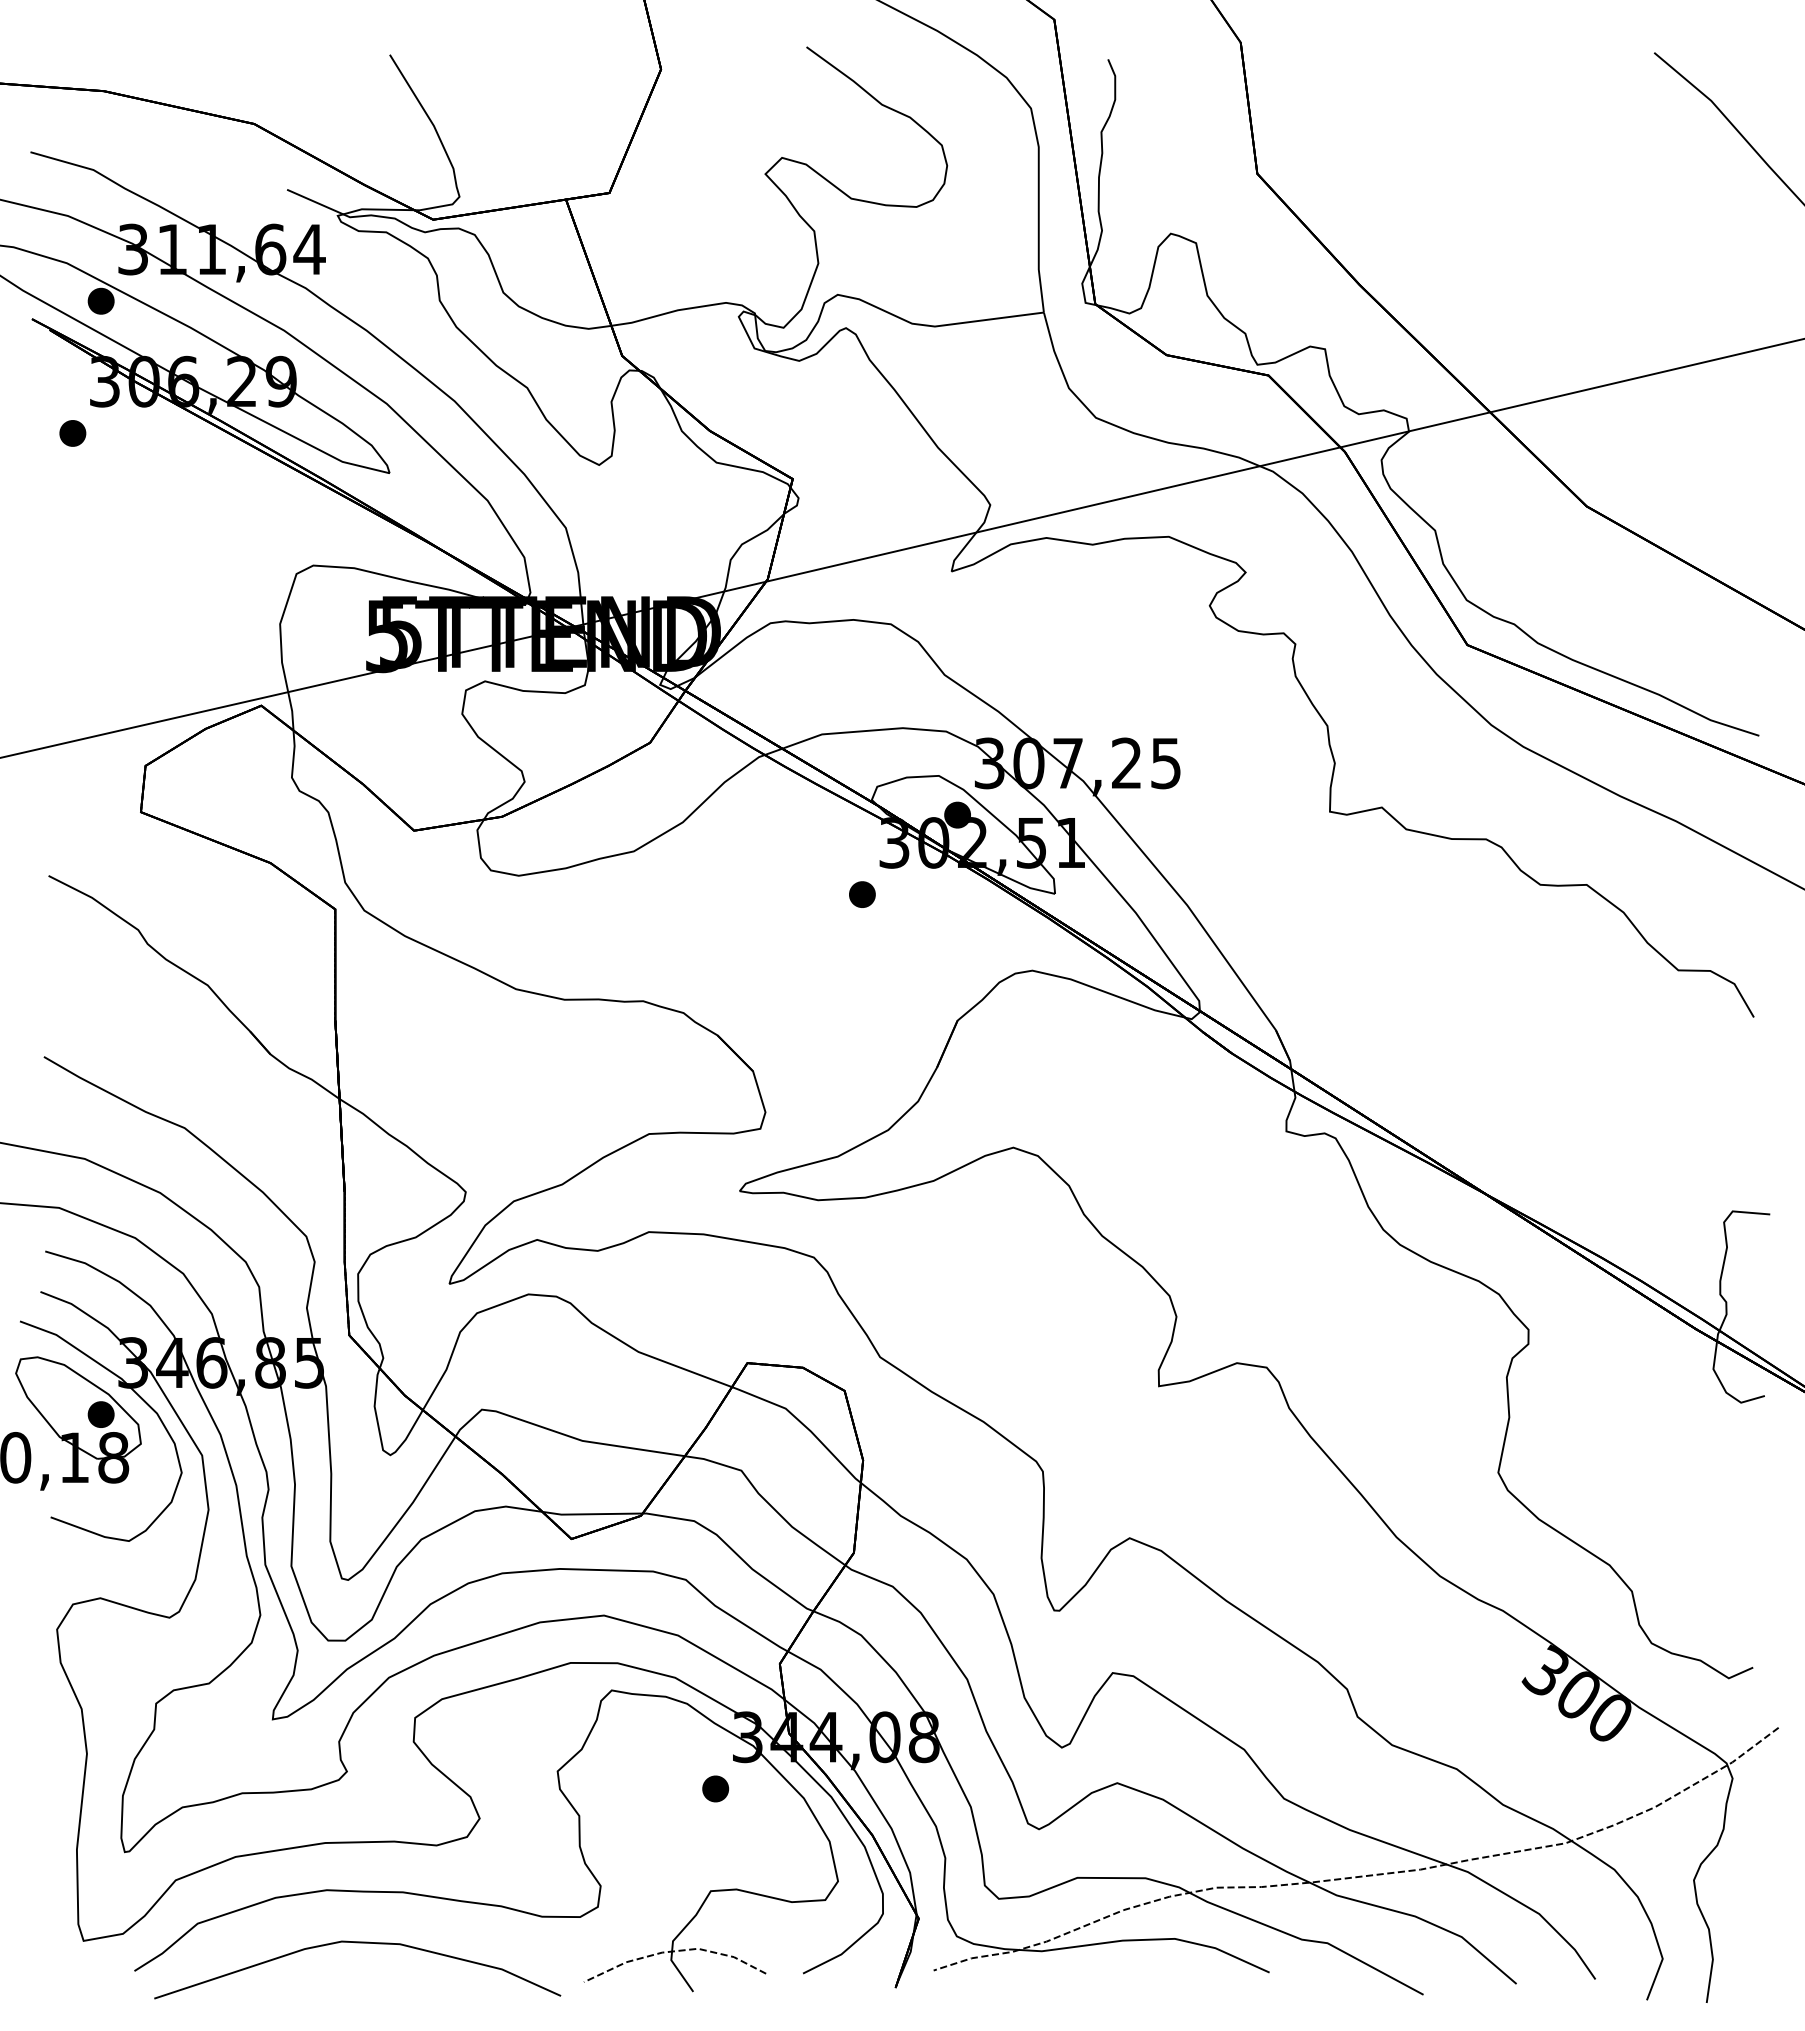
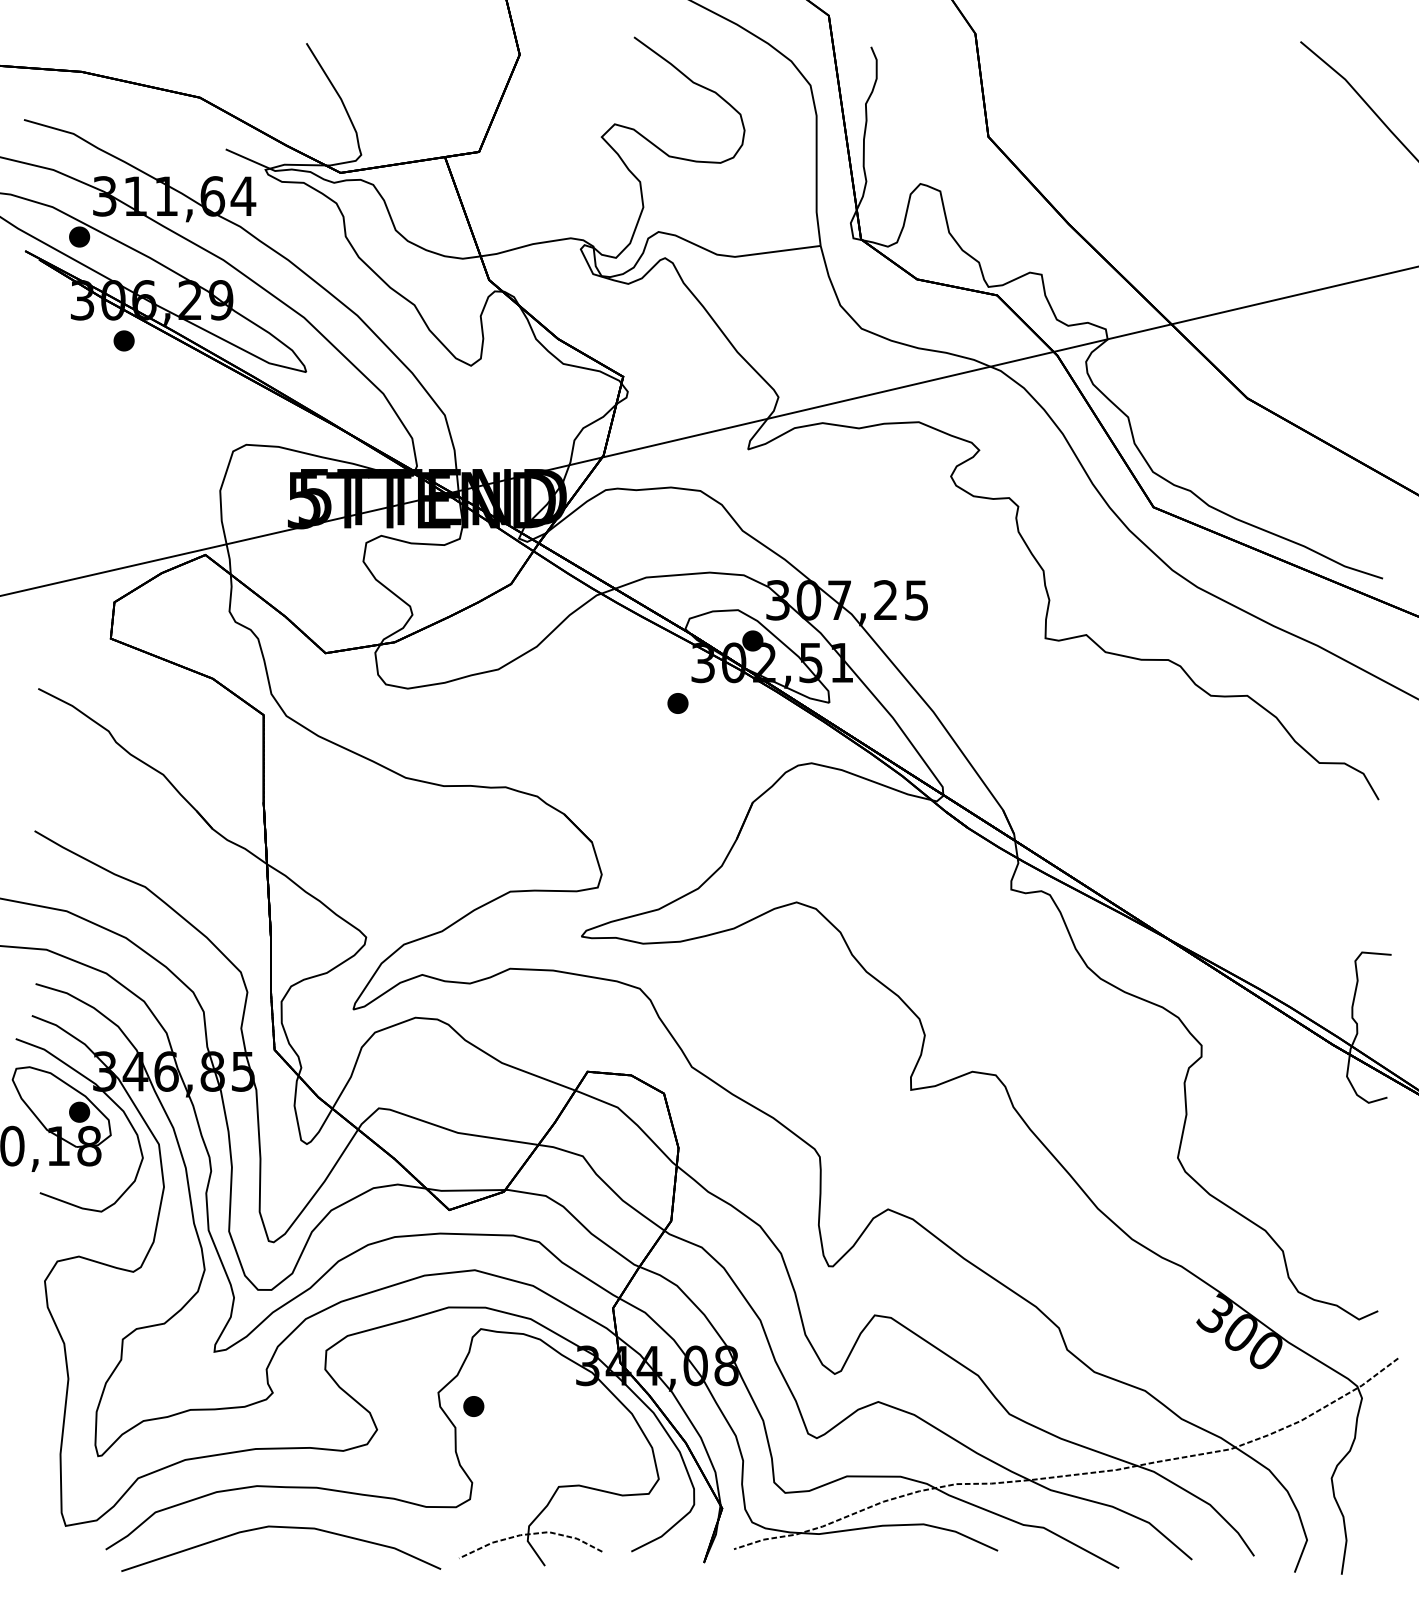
part: (72, 433) -> (123, 340), moved
part: (715, 1788) -> (473, 1406), moved

